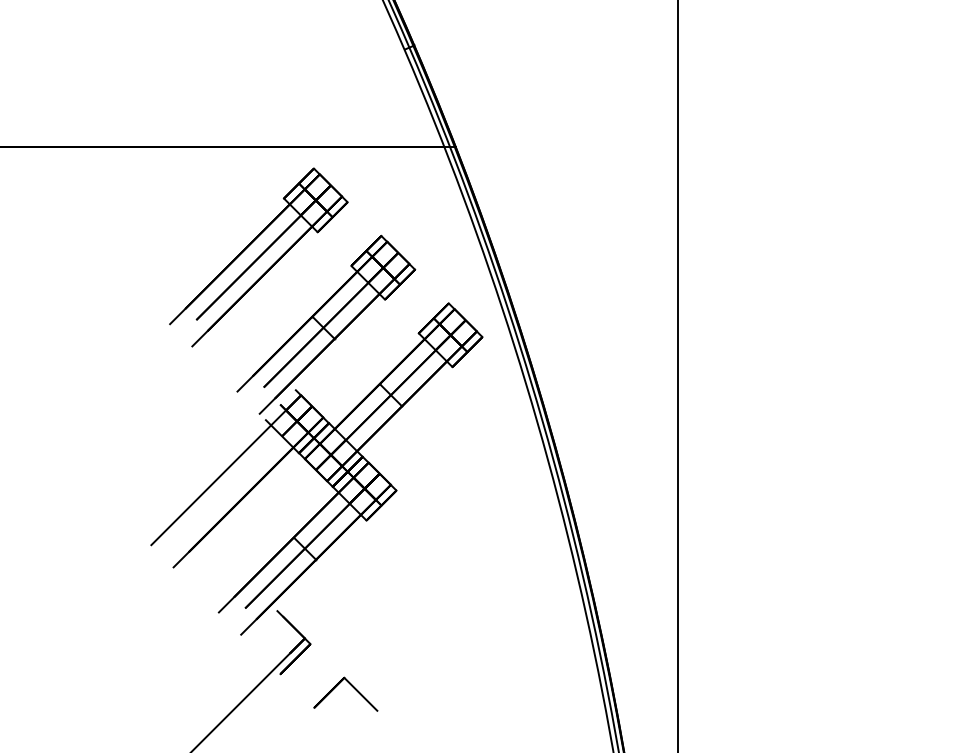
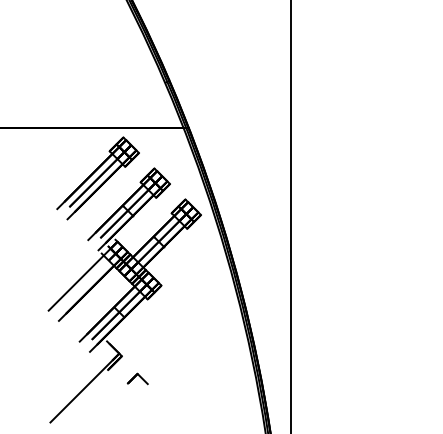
part: (344, 692) -> (137, 378), size x0.7

